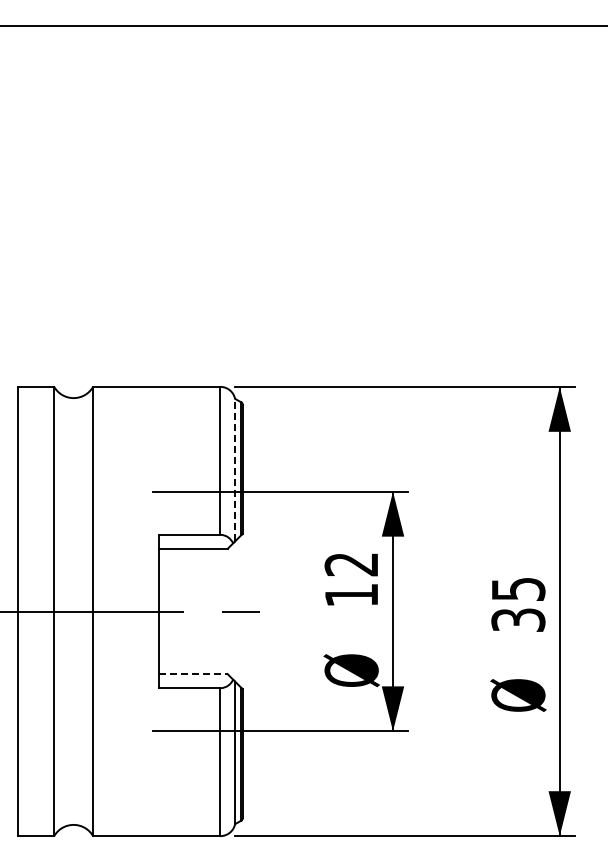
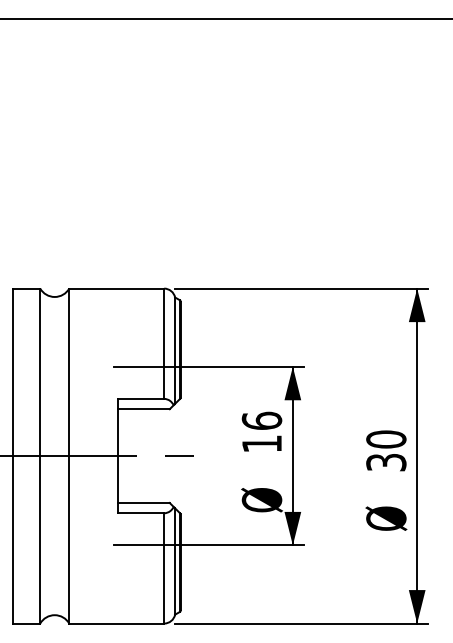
line: (235, 469) -> (175, 350), dashed -> solid
text: (351, 564) -> (261, 421), 12 -> 16
text: (518, 589) -> (386, 439), 35 -> 30
line: (193, 674) -> (144, 503), dashed -> solid

